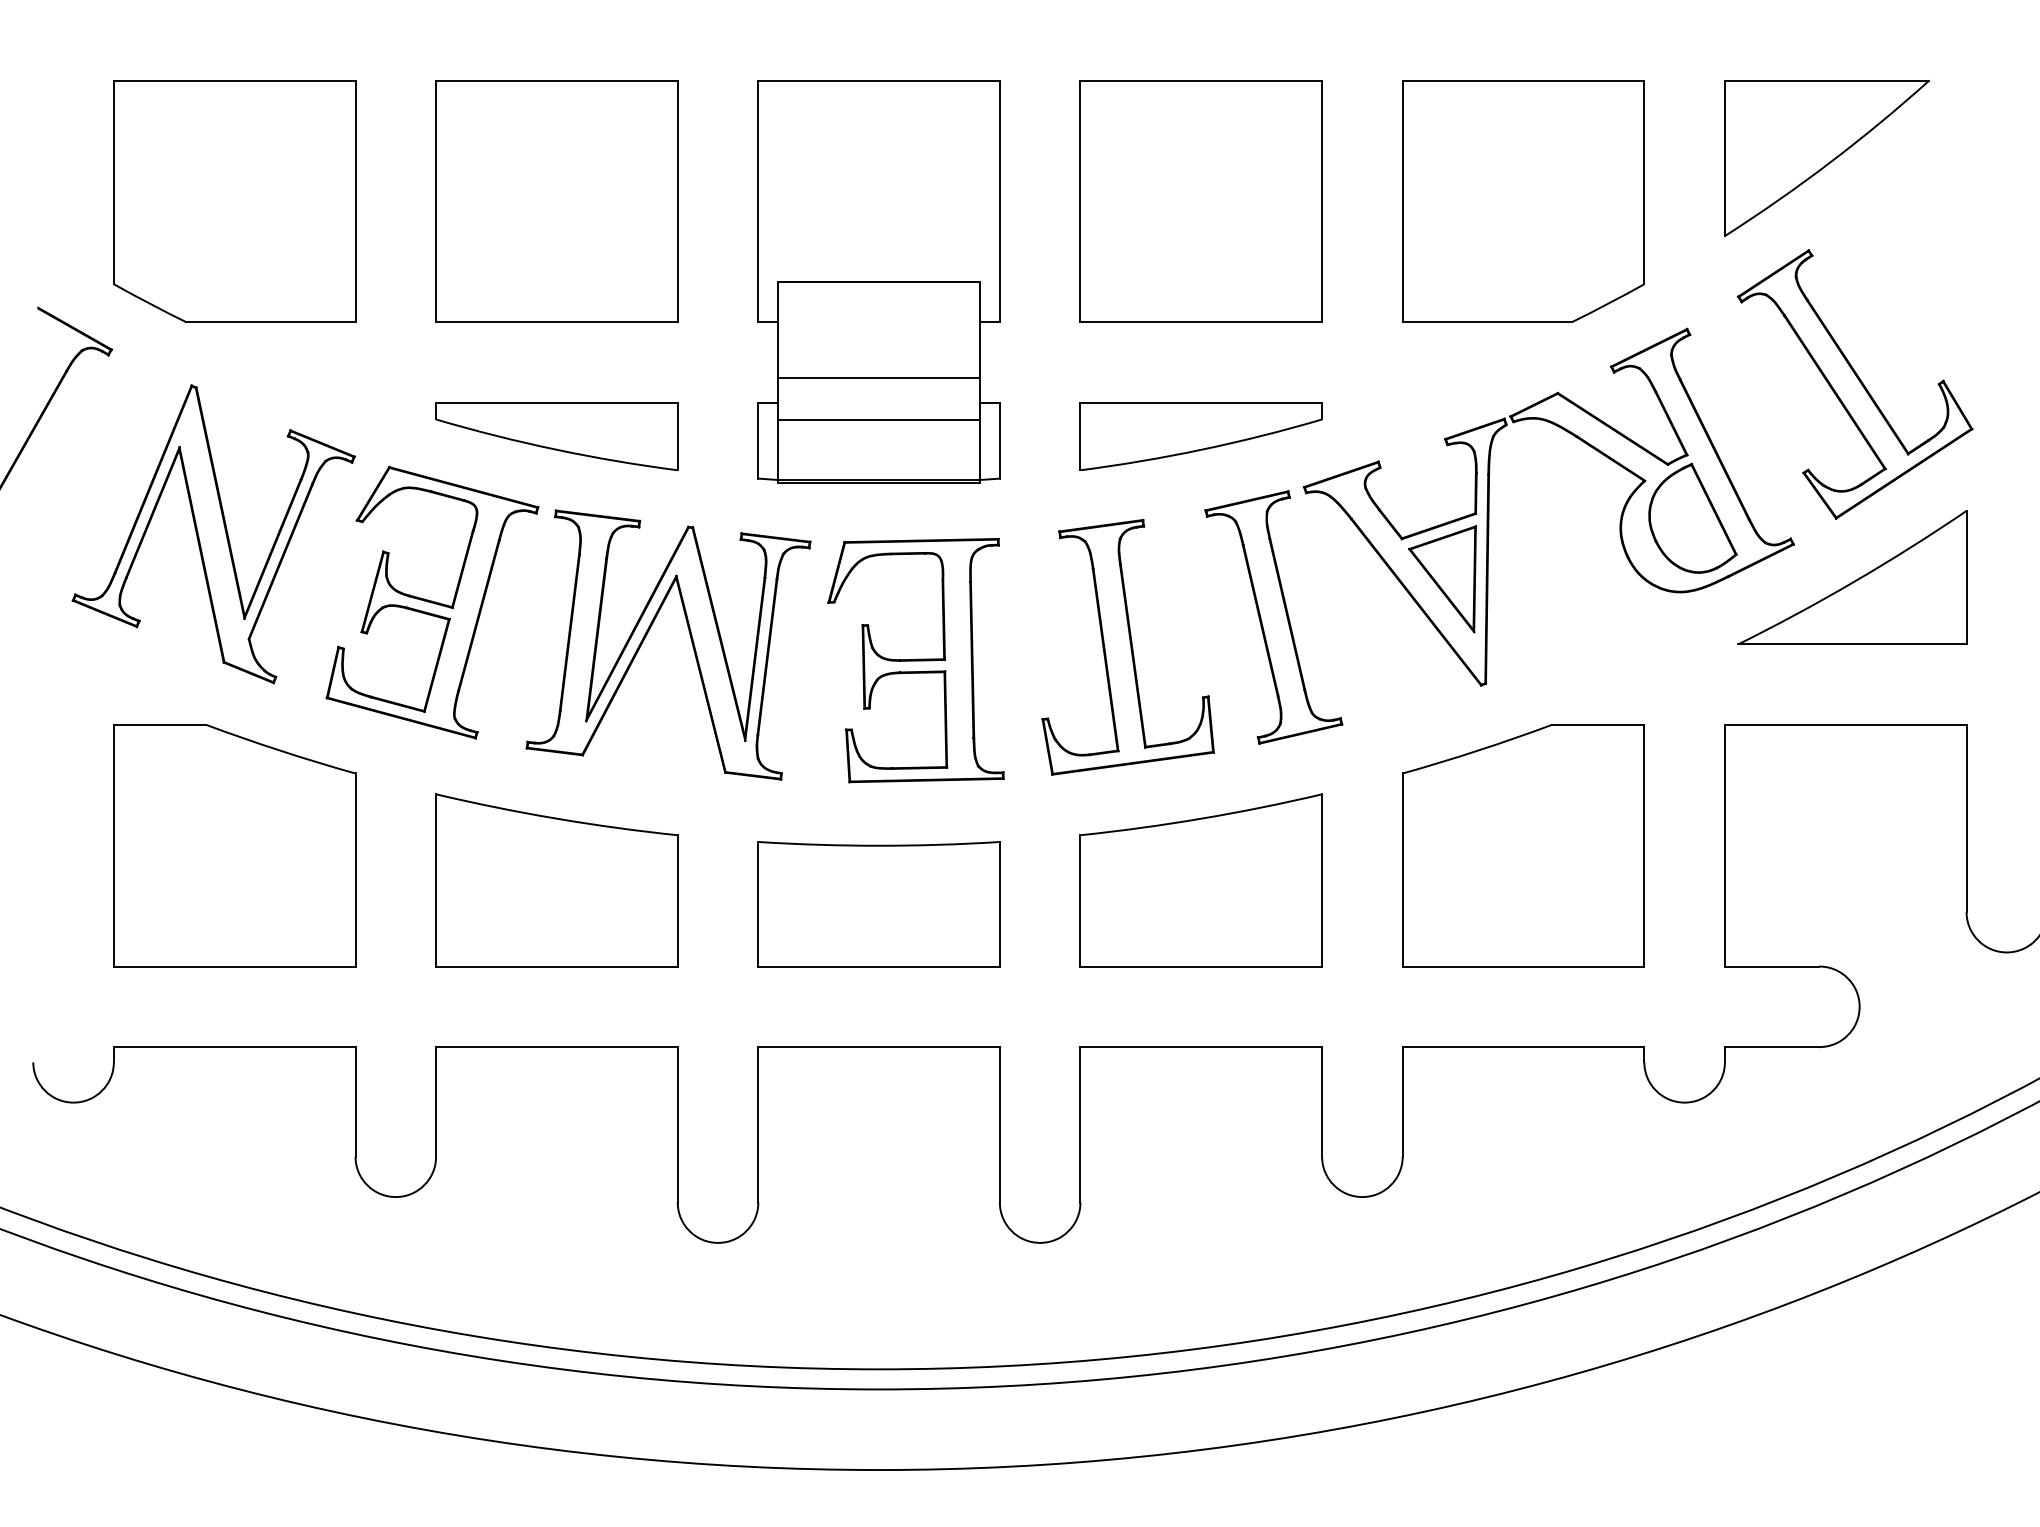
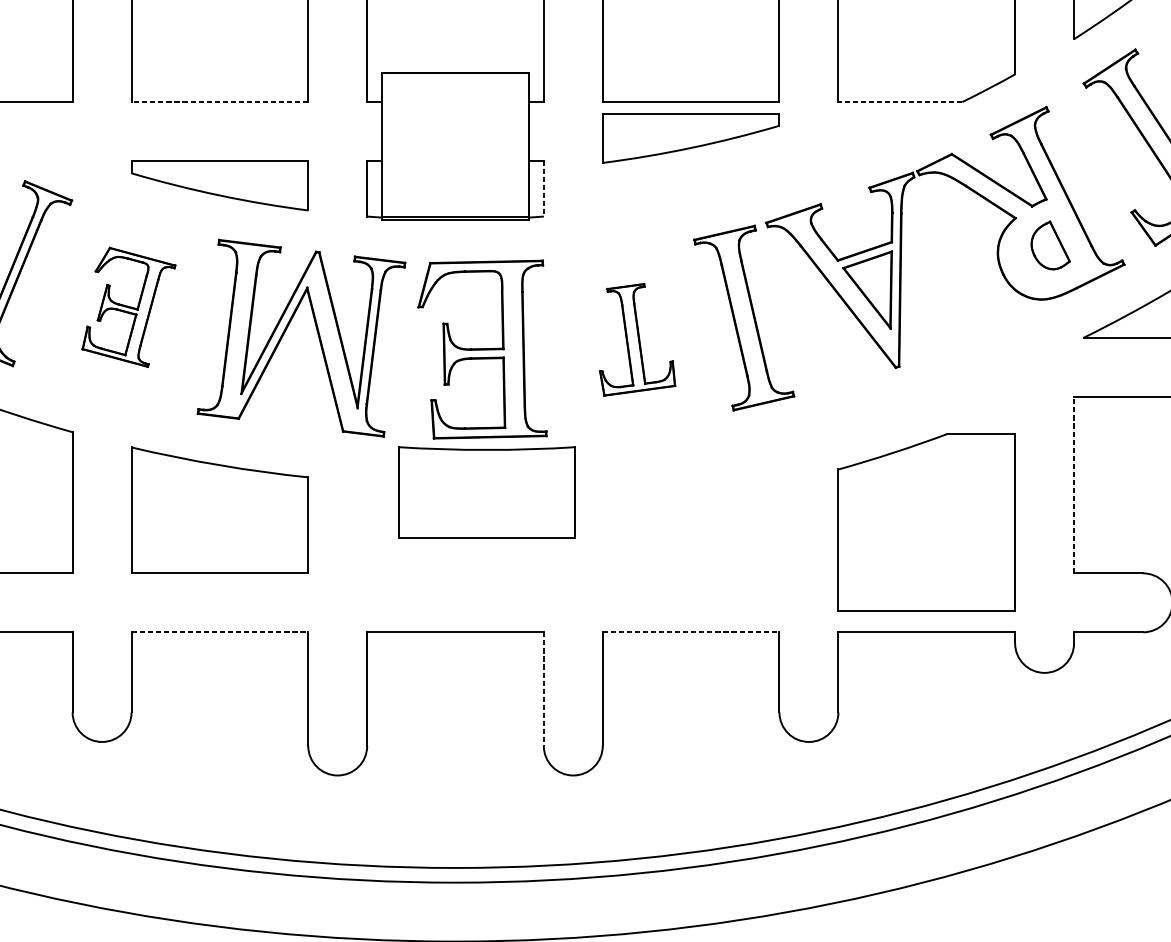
line: (556, 322) -> (219, 102), solid -> dashed
line: (1487, 322) -> (900, 102), solid -> dashed
line: (878, 377) -> (455, 142), removed
line: (878, 420) -> (455, 174), removed
part: (1200, 436) -> (690, 138), moved
line: (999, 440) -> (543, 188), solid -> dashed
part: (1692, 517) -> (1050, 245), size x0.6
part: (432, 602) -> (128, 307), size x0.6
part: (1127, 646) -> (637, 339), size x0.6
part: (1523, 845) -> (926, 522), moved
line: (1724, 845) -> (1073, 484), solid -> dashed
part: (1200, 880) -> (690, 510), removed
part: (878, 904) -> (486, 492), moved
line: (556, 1047) -> (219, 632), solid -> dashed
line: (1201, 1047) -> (691, 632), solid -> dashed
line: (999, 1124) -> (543, 688), solid -> dashed

